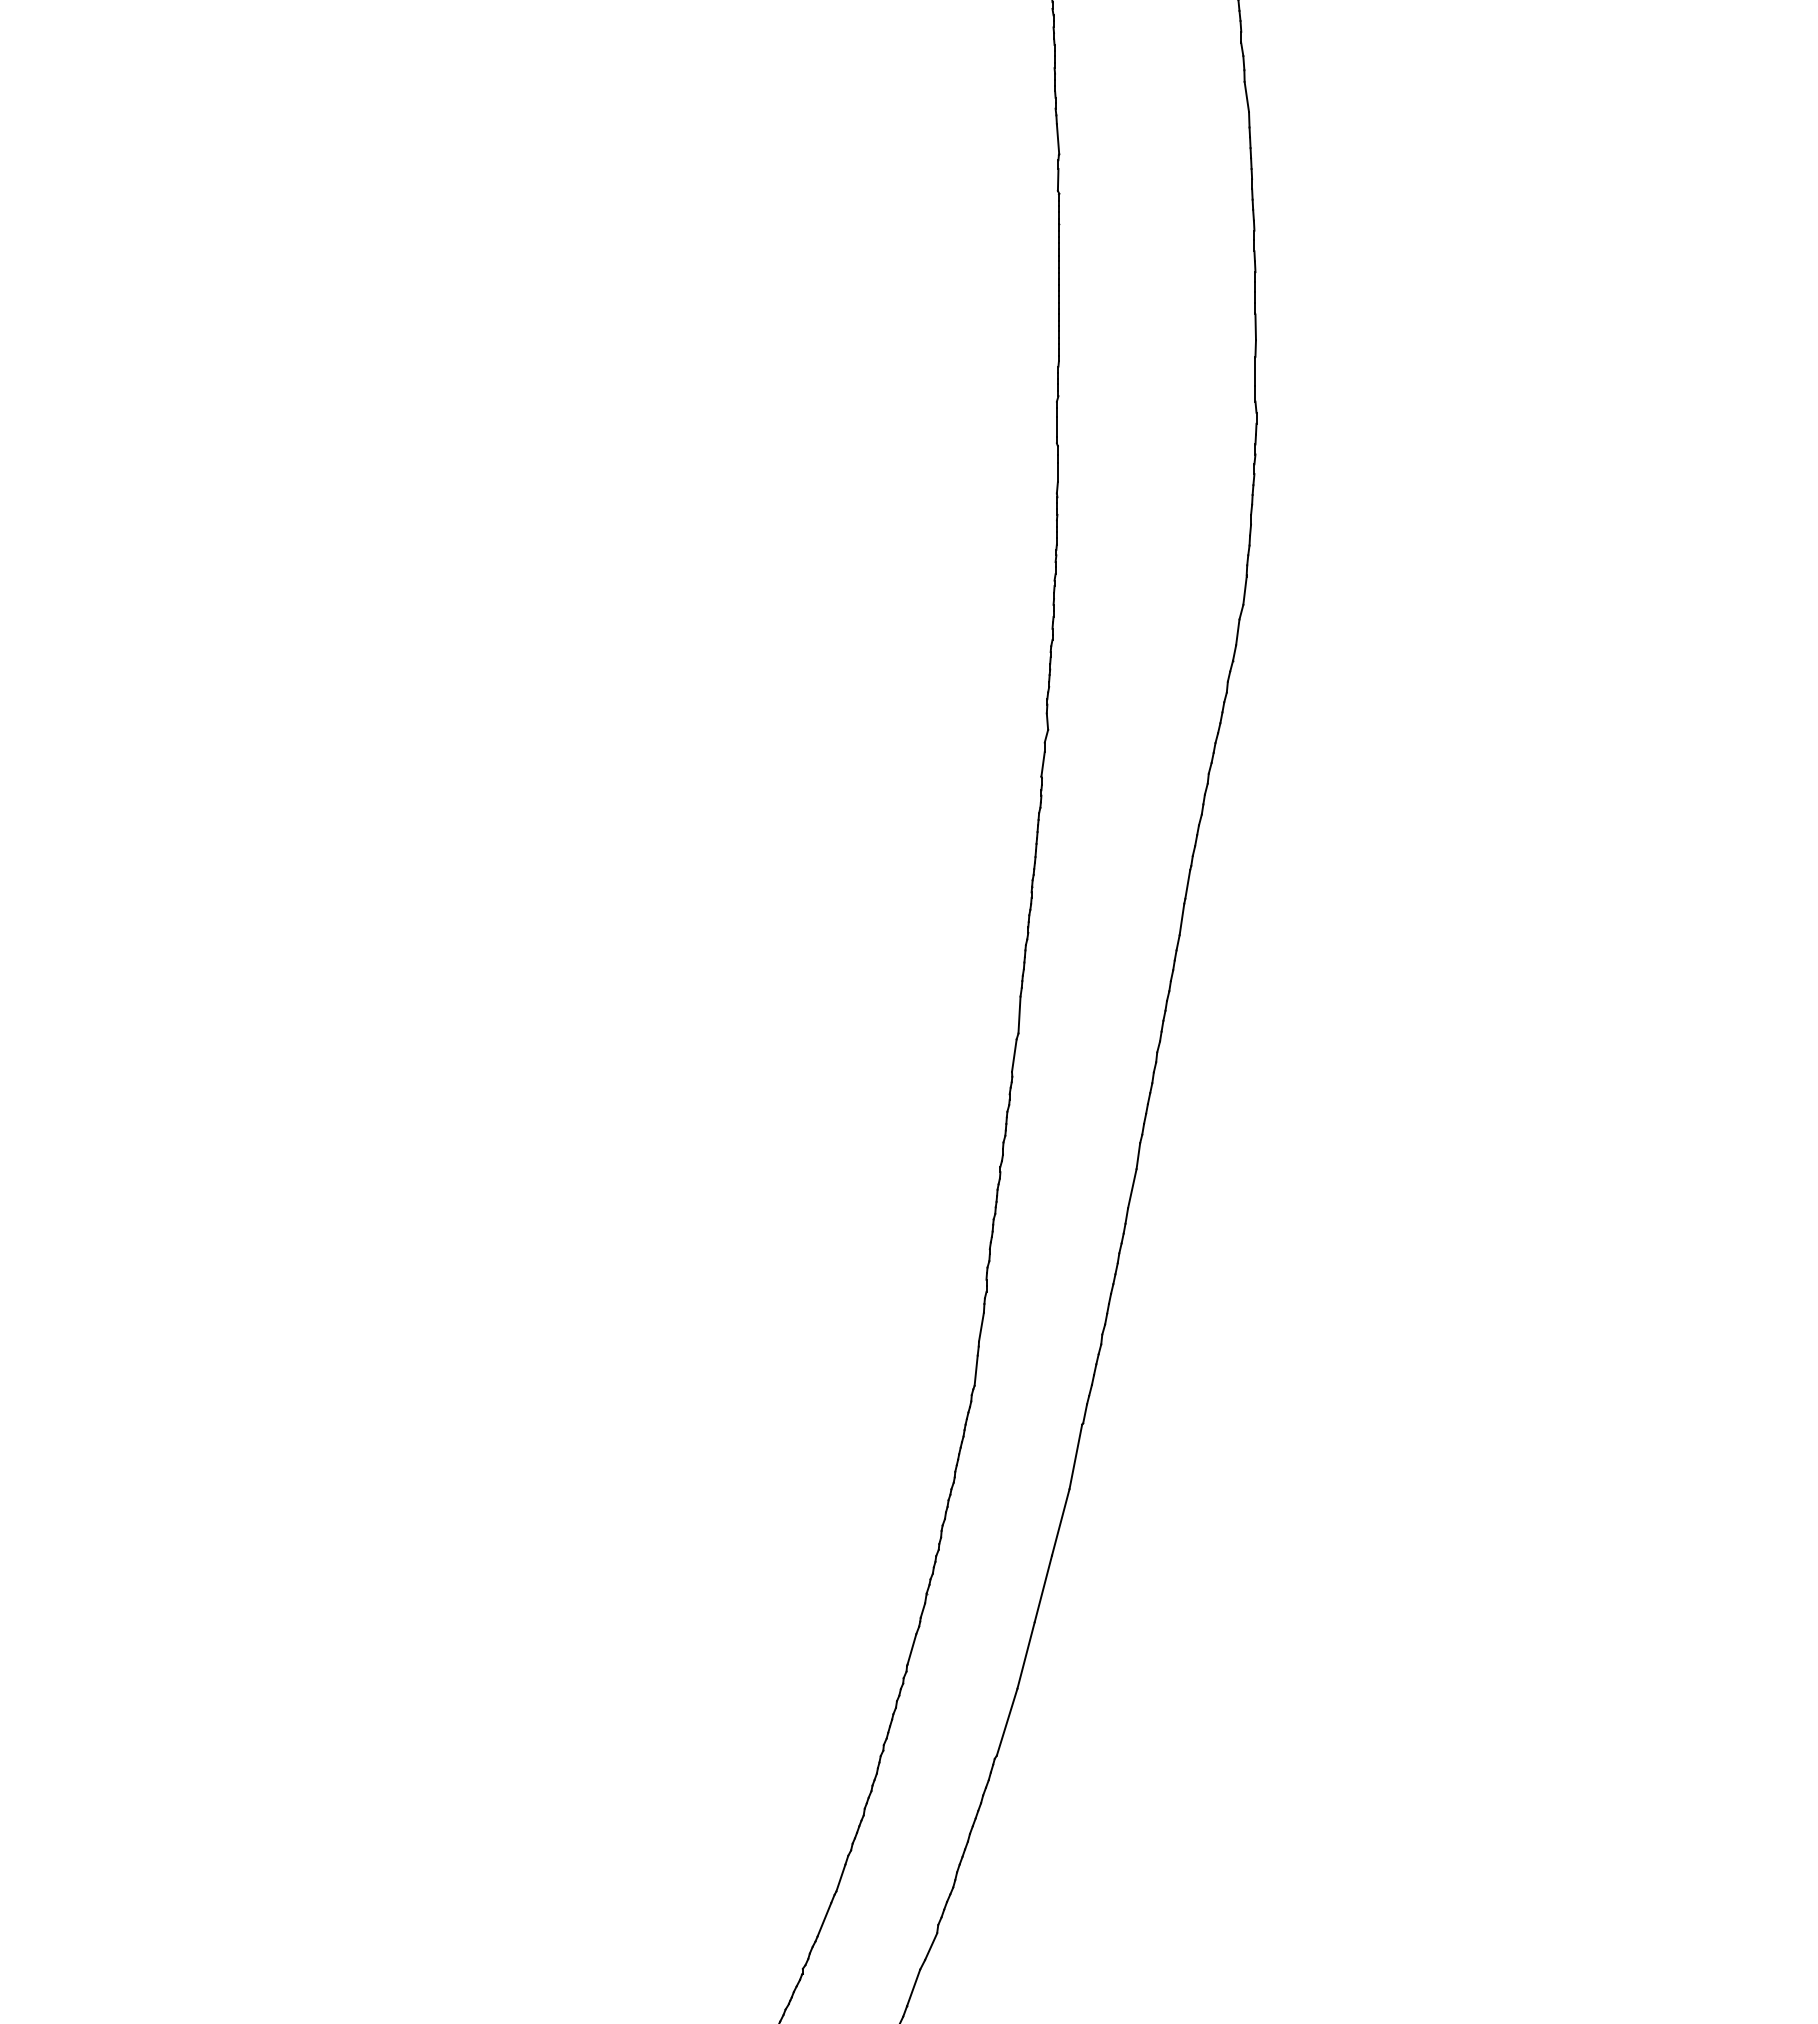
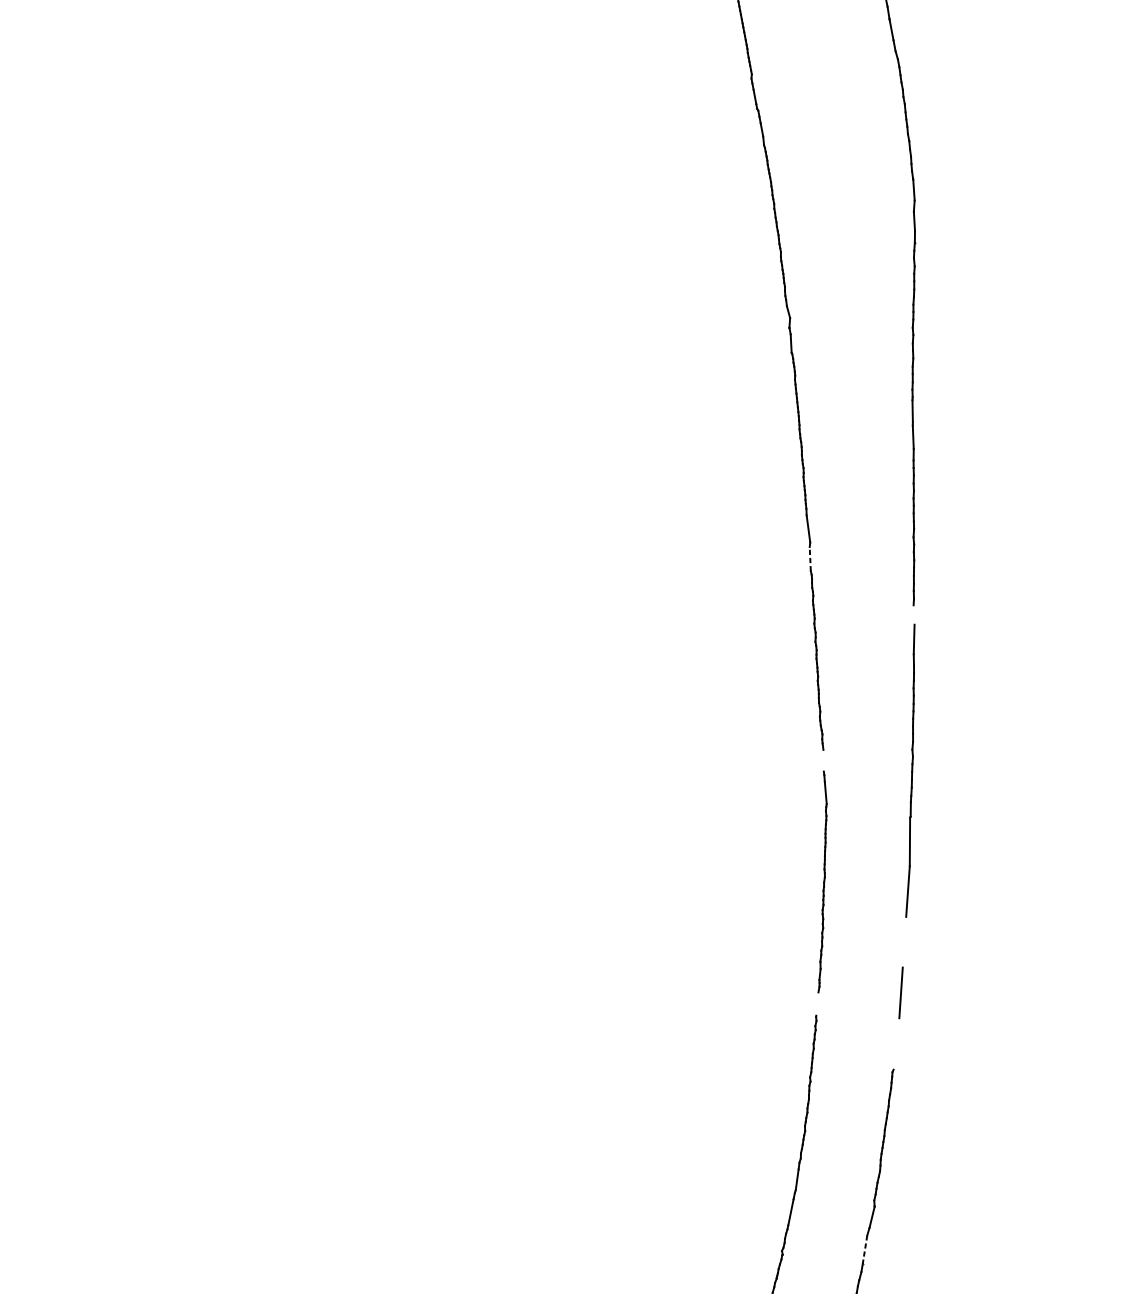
line: (1014, 1055) -> (810, 558), solid -> dashed
line: (1138, 1156) -> (914, 615), removed
line: (981, 1326) -> (823, 760), removed
line: (1042, 1588) -> (903, 942), removed
line: (911, 1649) -> (817, 1004), removed
line: (1006, 1721) -> (895, 1043), removed
line: (913, 1988) -> (865, 1250), solid -> dashed

